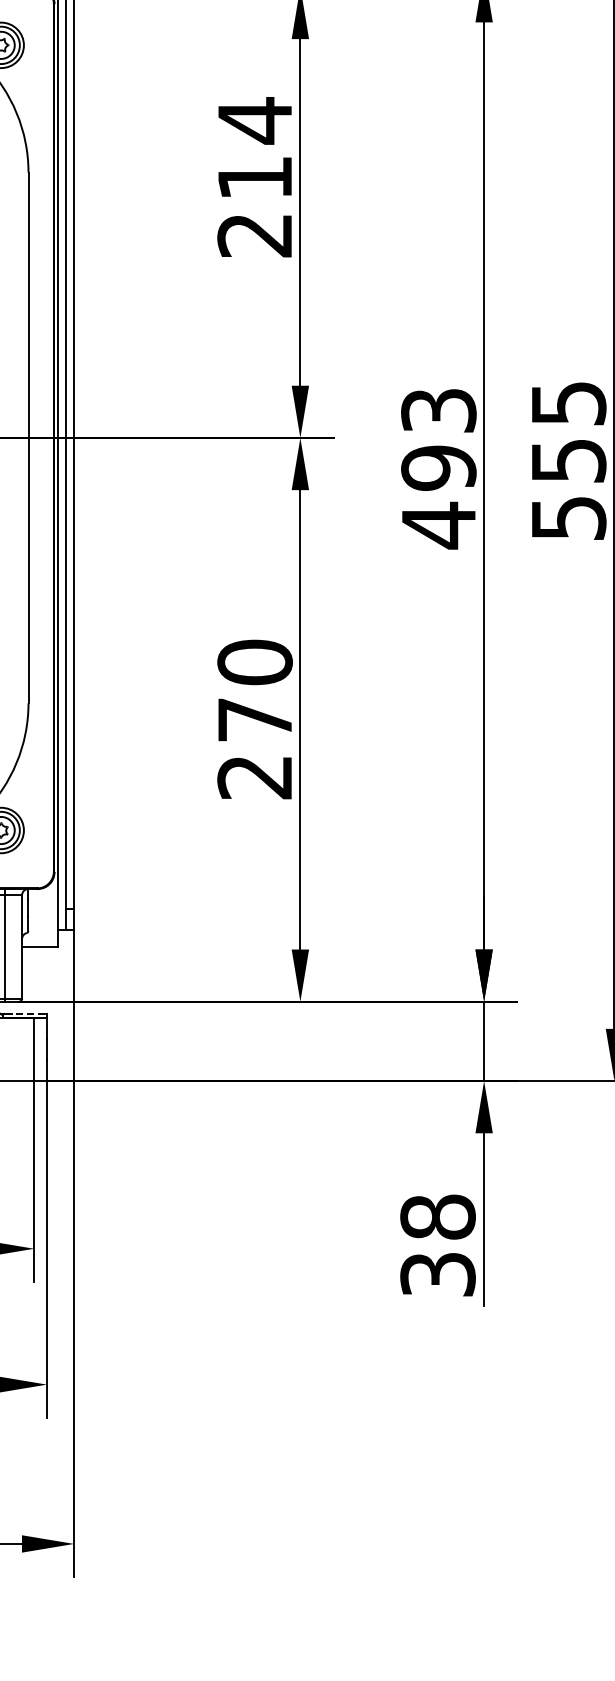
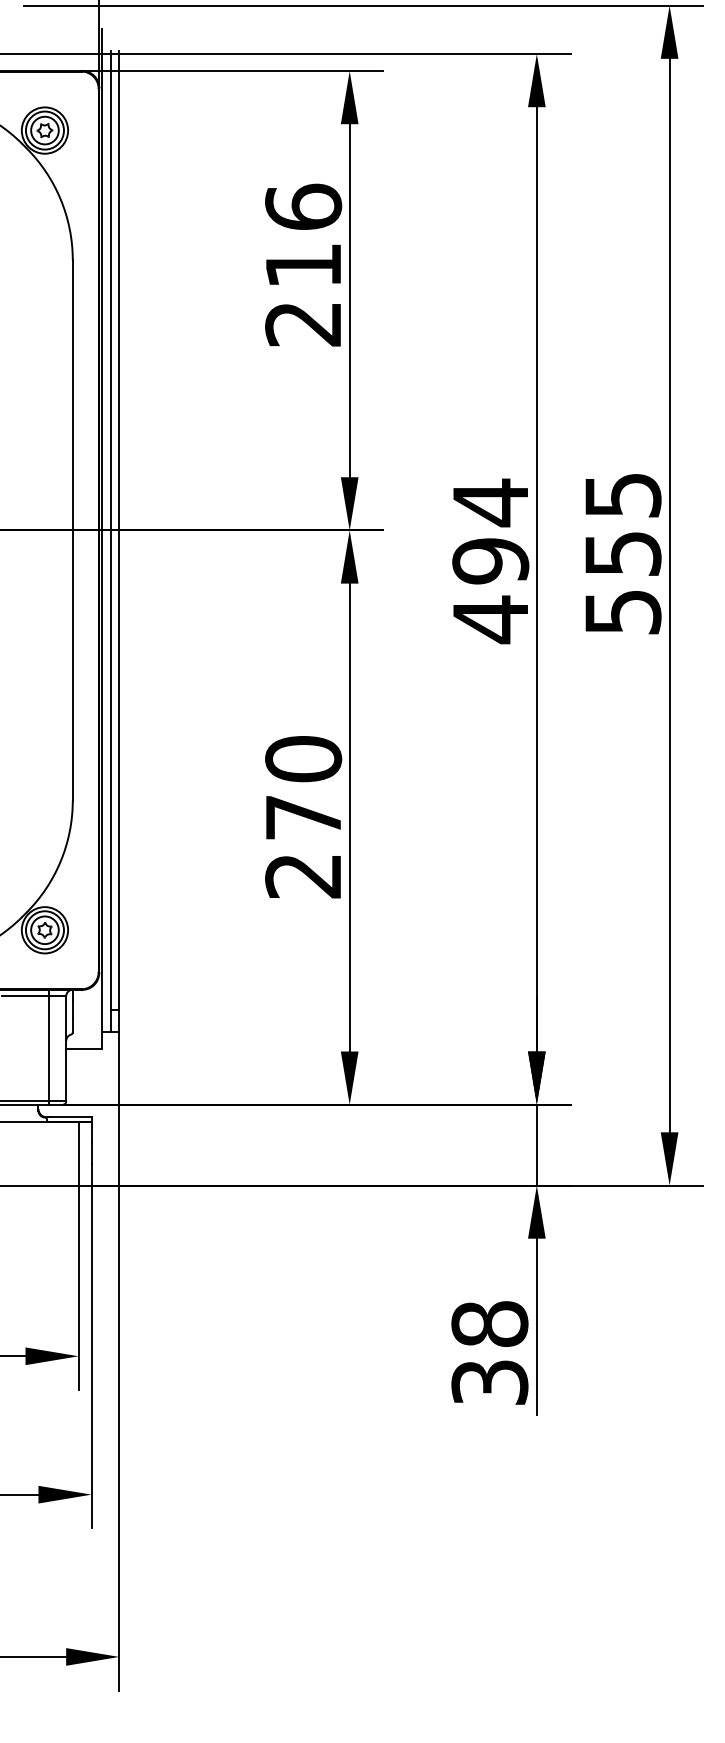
text: (255, 120) -> (303, 207), 214 -> 216
text: (438, 410) -> (490, 502), 493 -> 494
line: (25, 1014) -> (69, 1117), dashed -> solid

